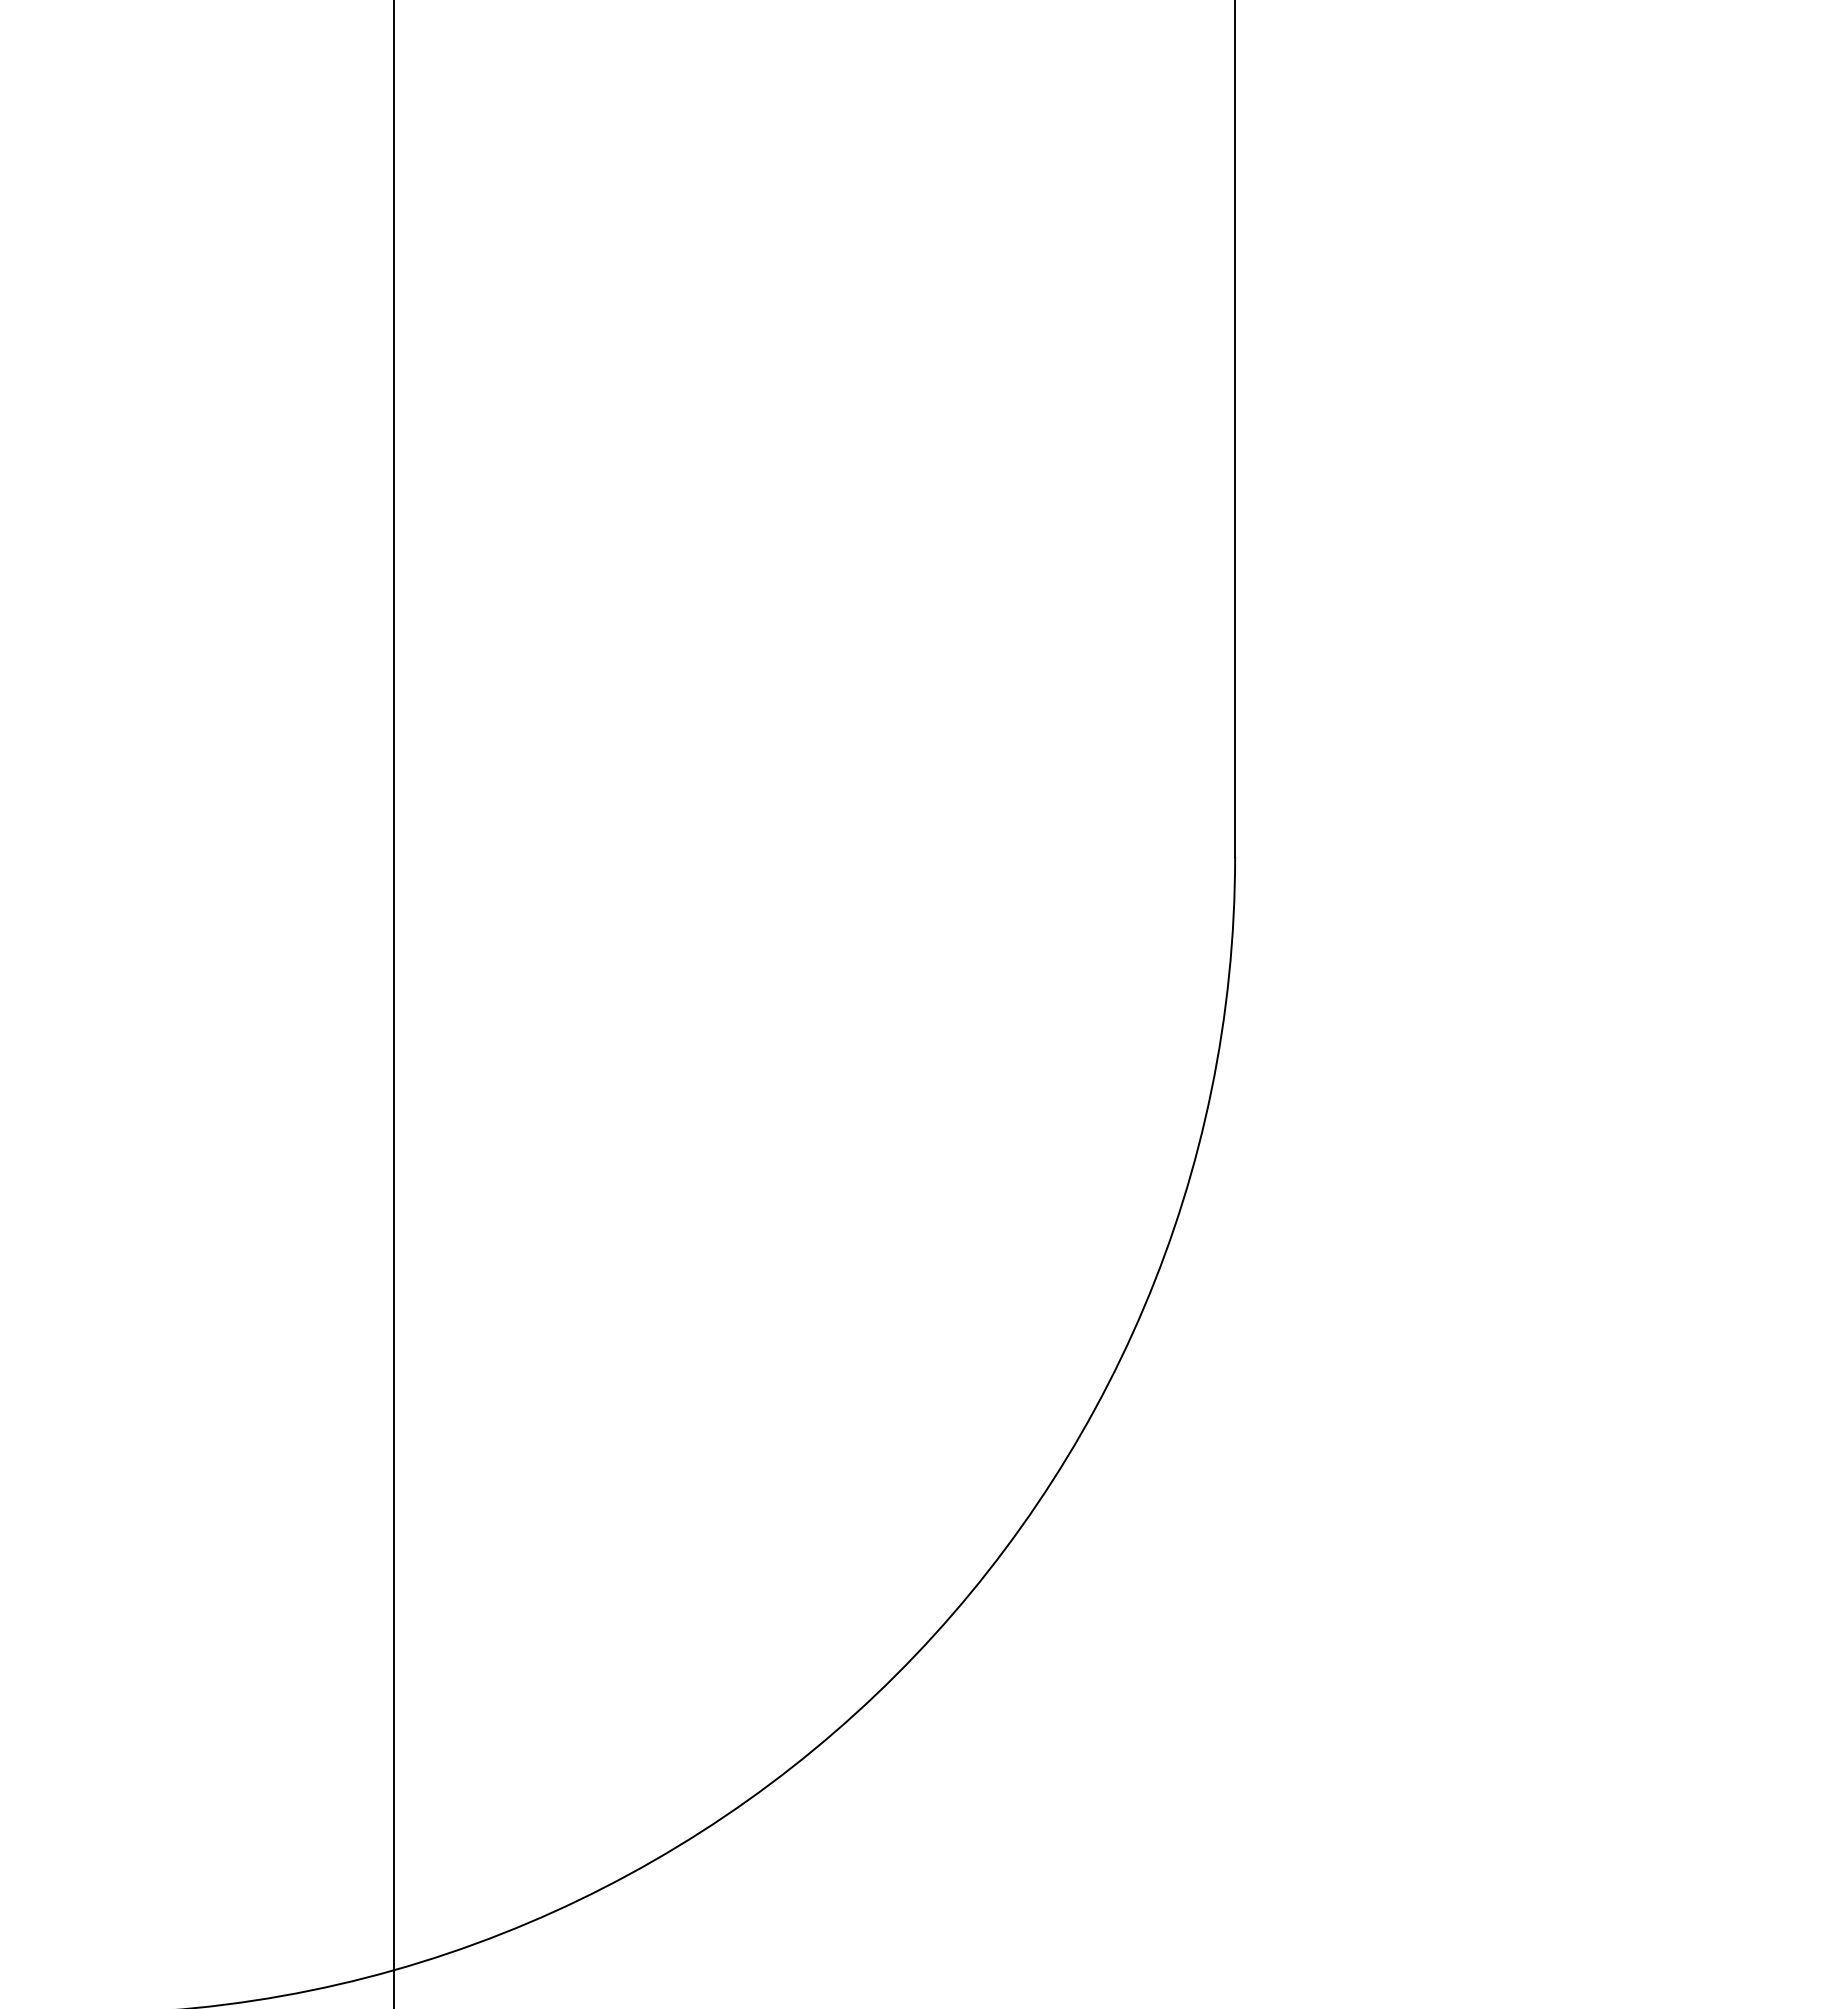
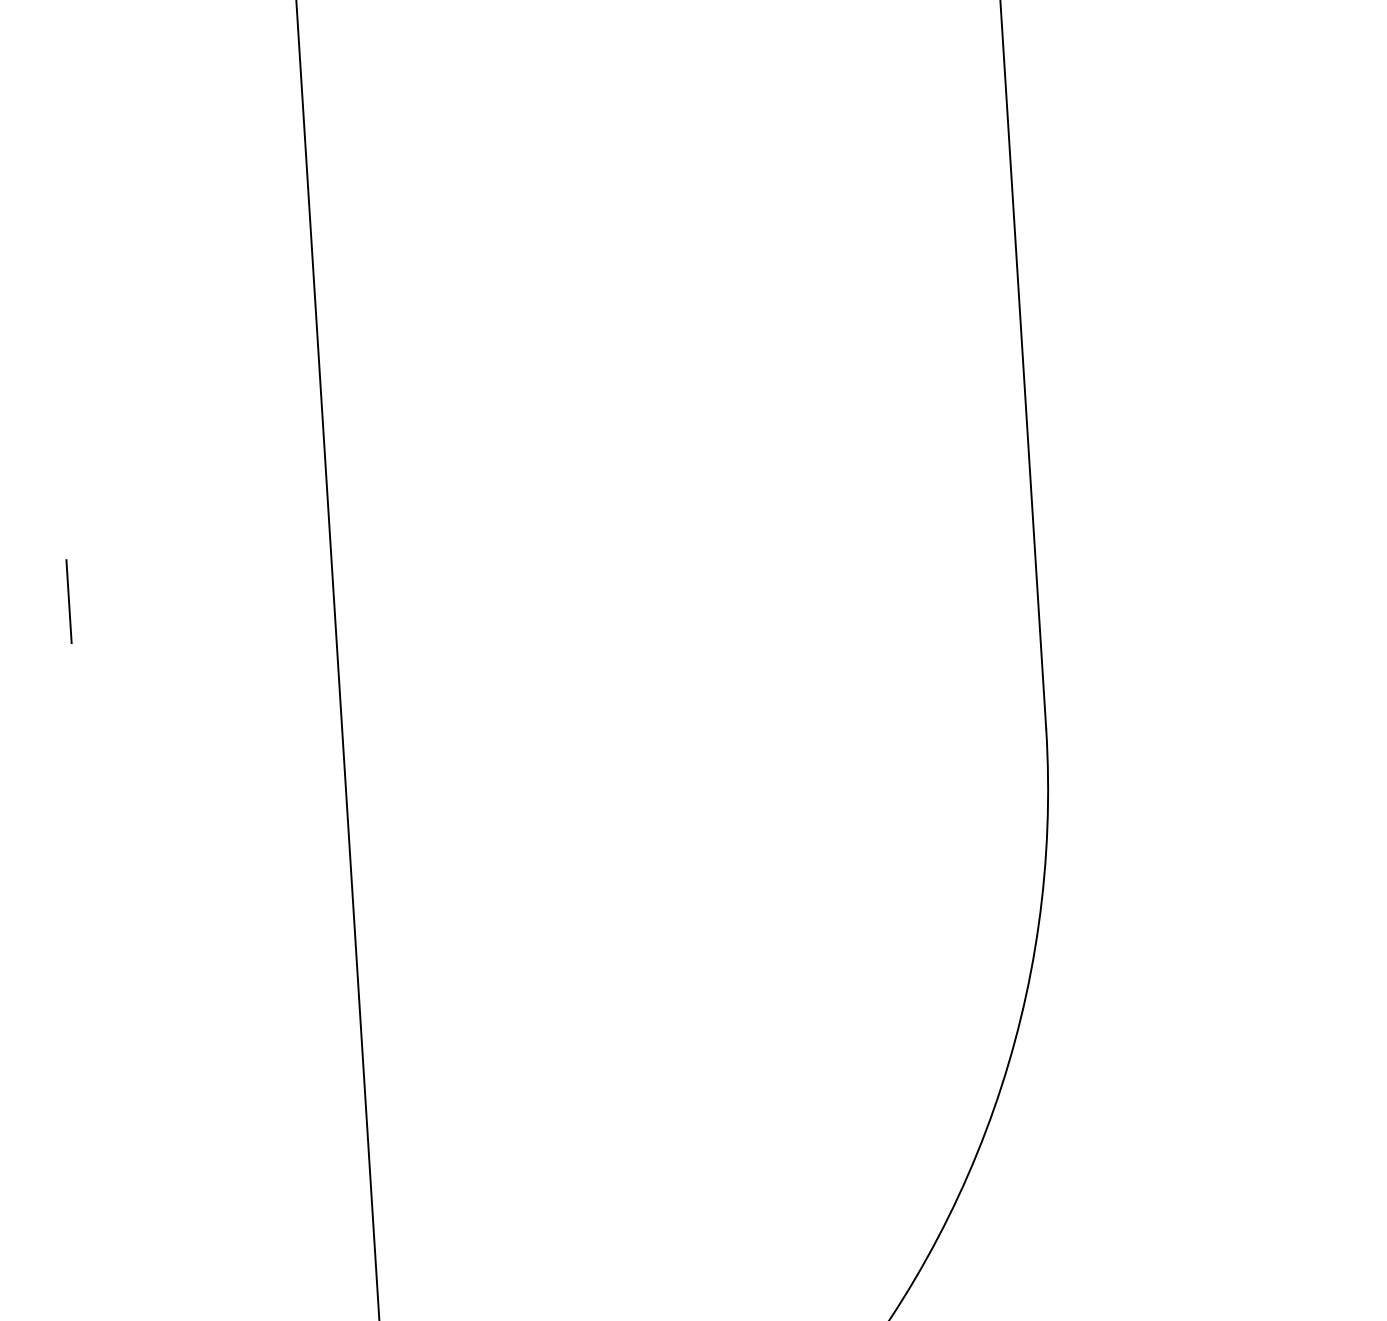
line: (77, 631) -> (68, 601), added

